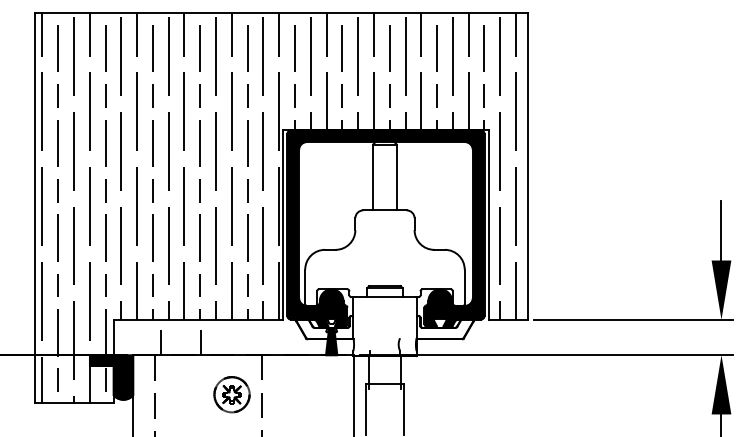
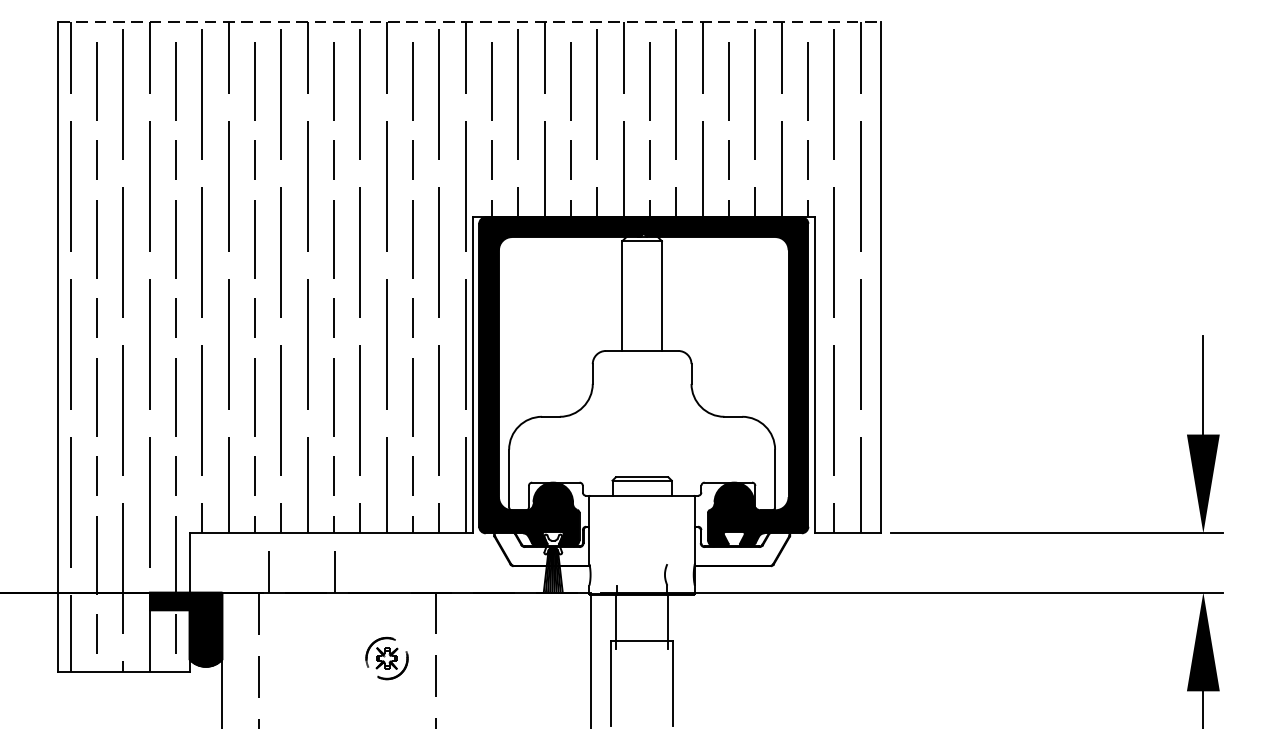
line: (281, 13) -> (469, 22), solid -> dashed
part: (231, 394) -> (386, 658), size x0.7

